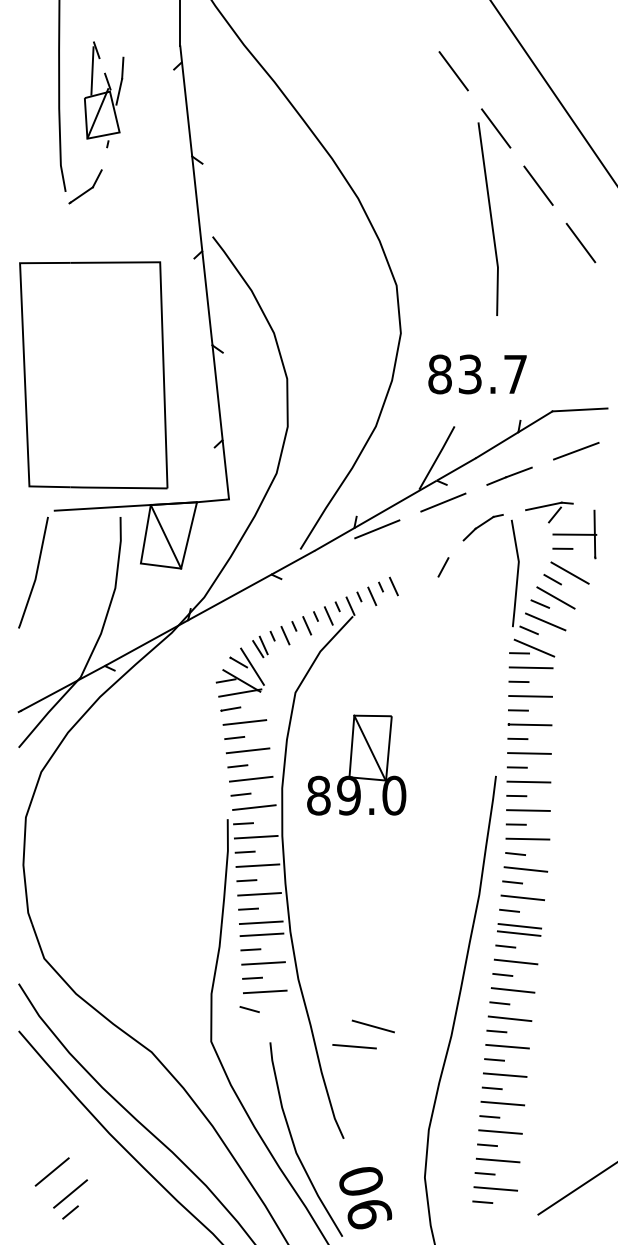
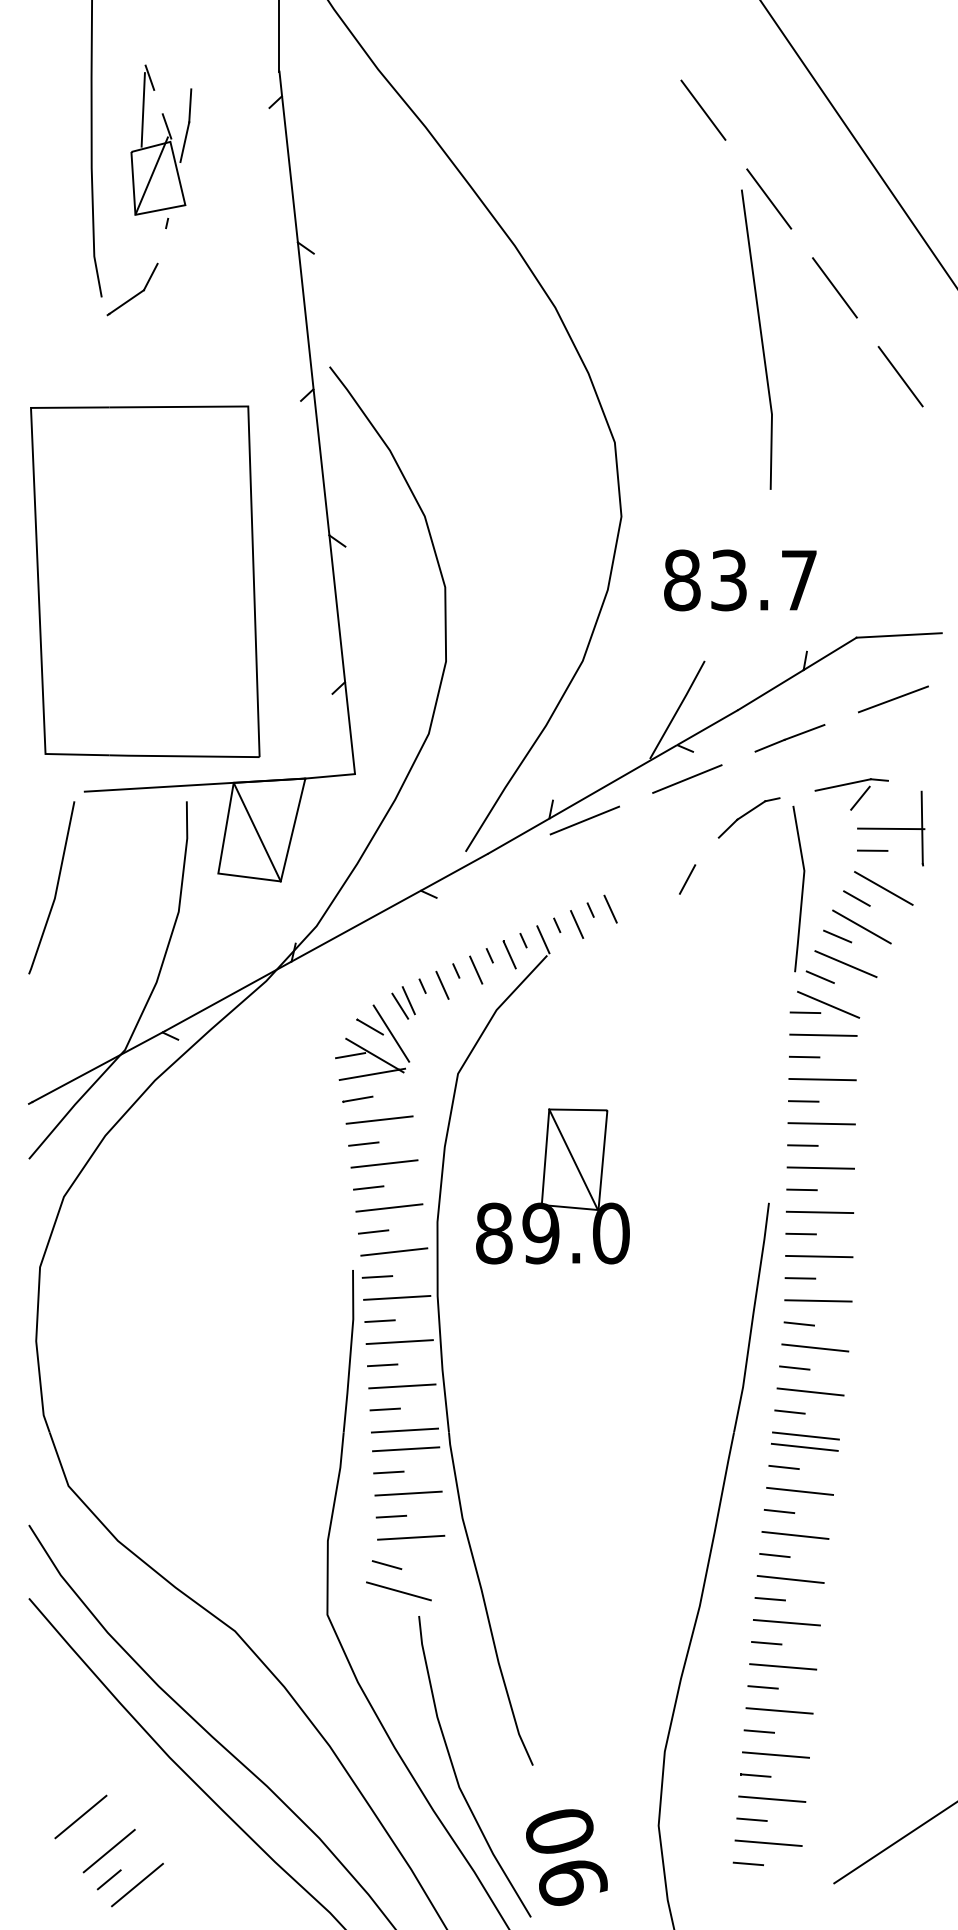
line: (372, 1026) -> (397, 1591), moved
line: (354, 1046) -> (549, 1622), removed
line: (88, 1215) -> (137, 1884), added

